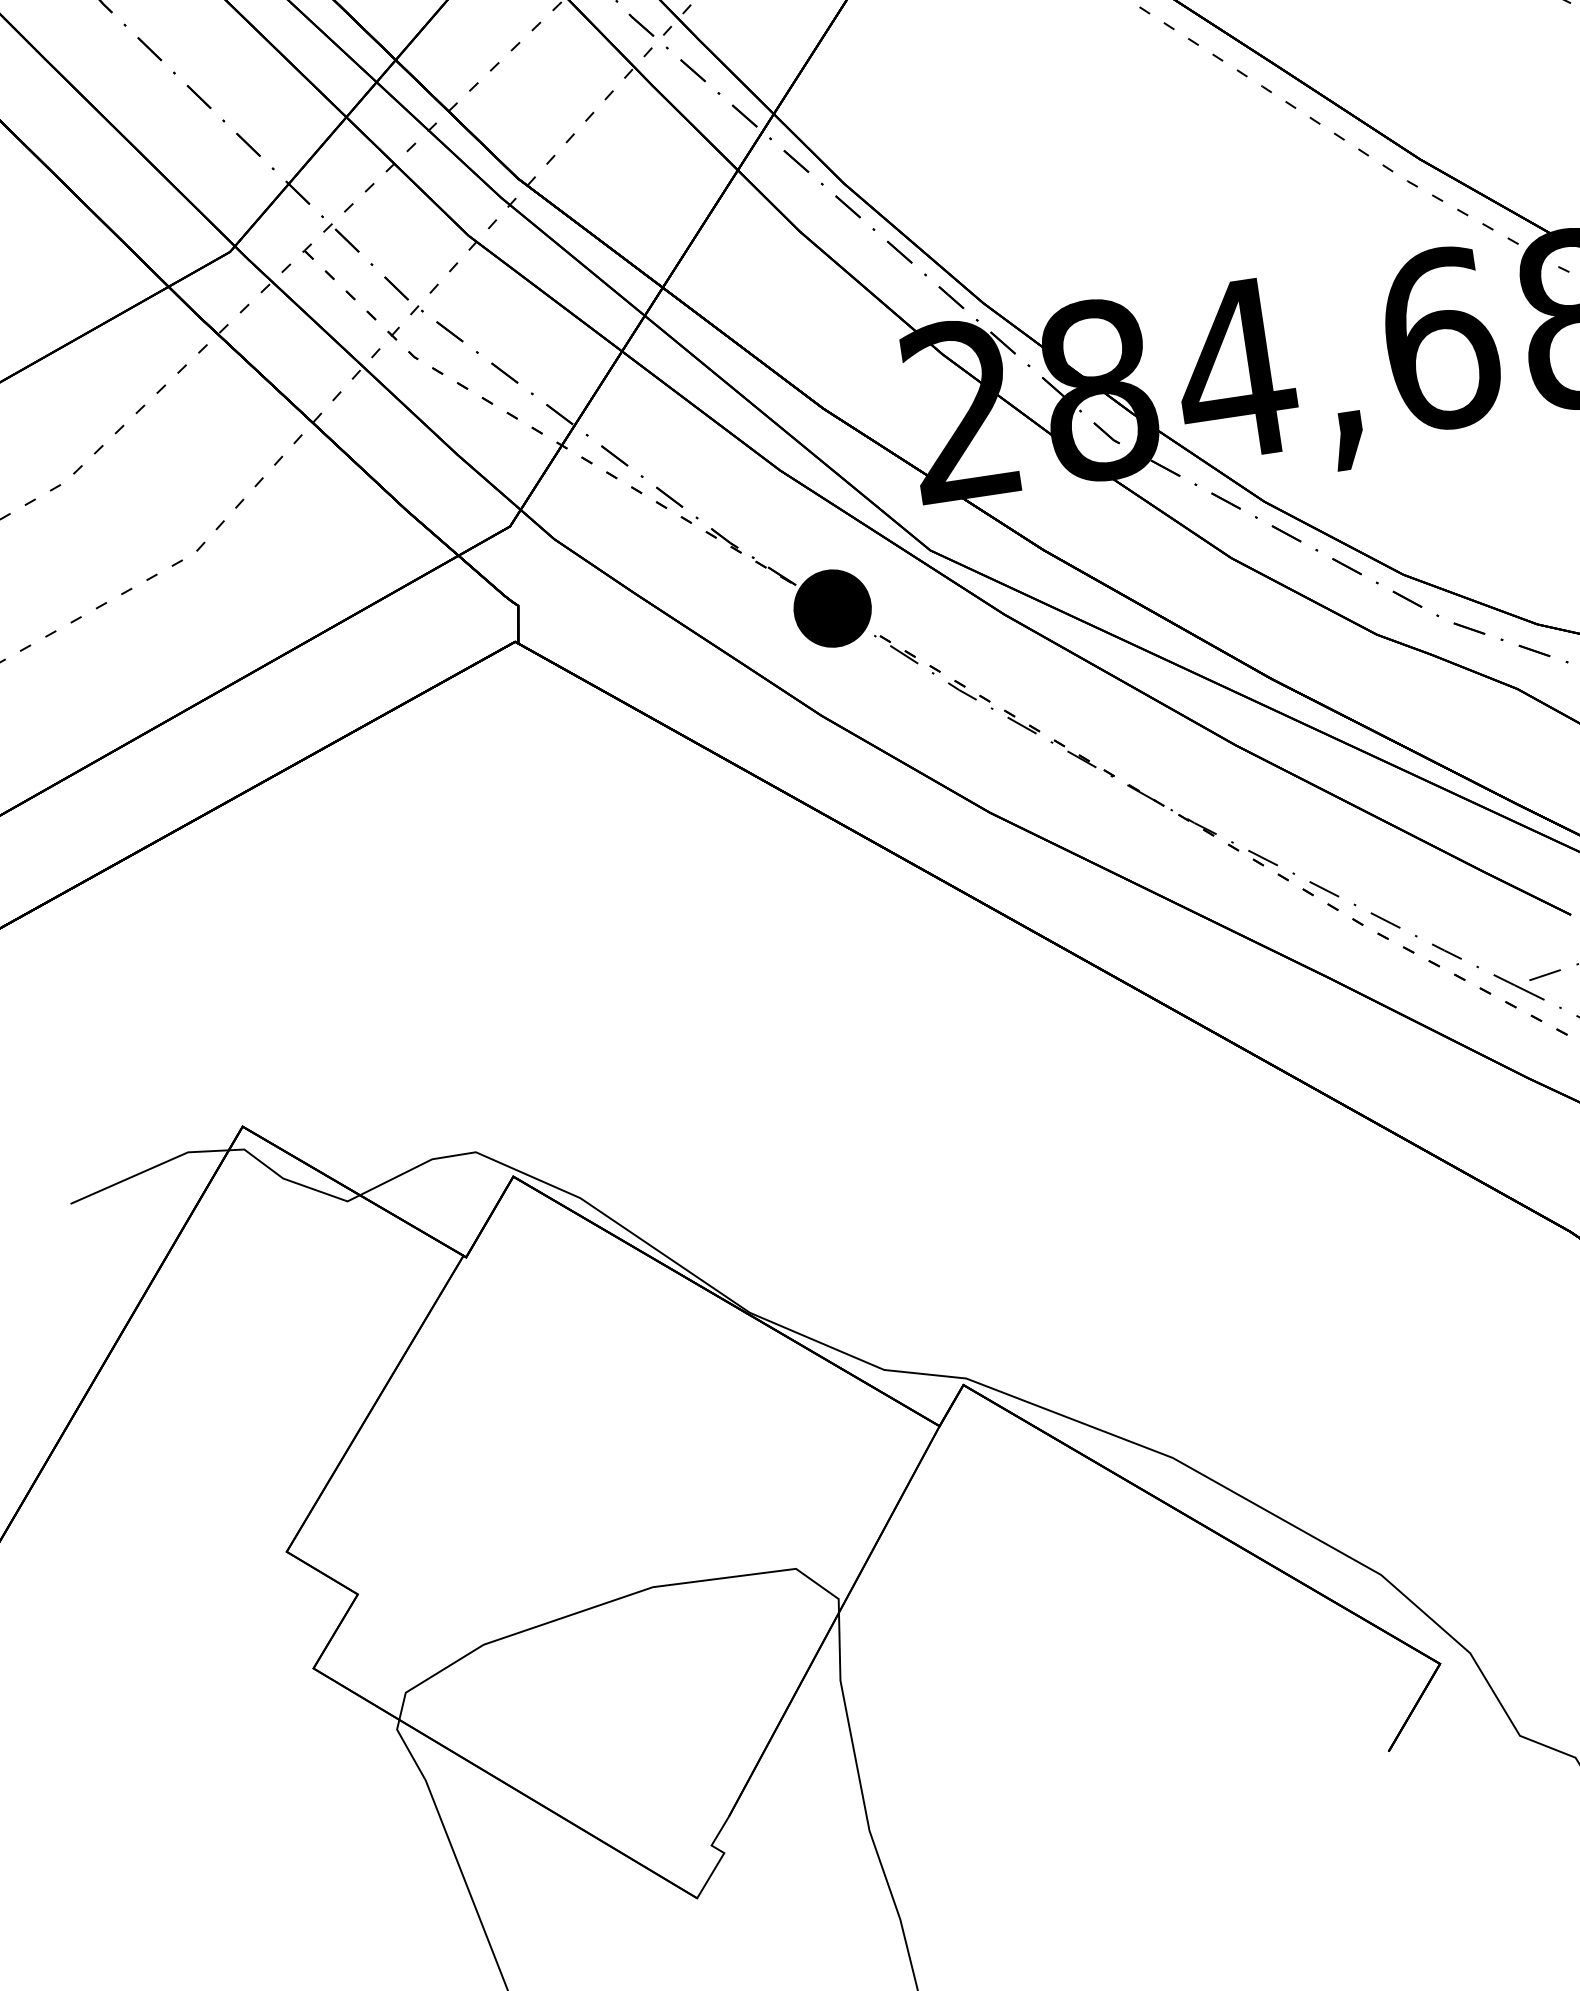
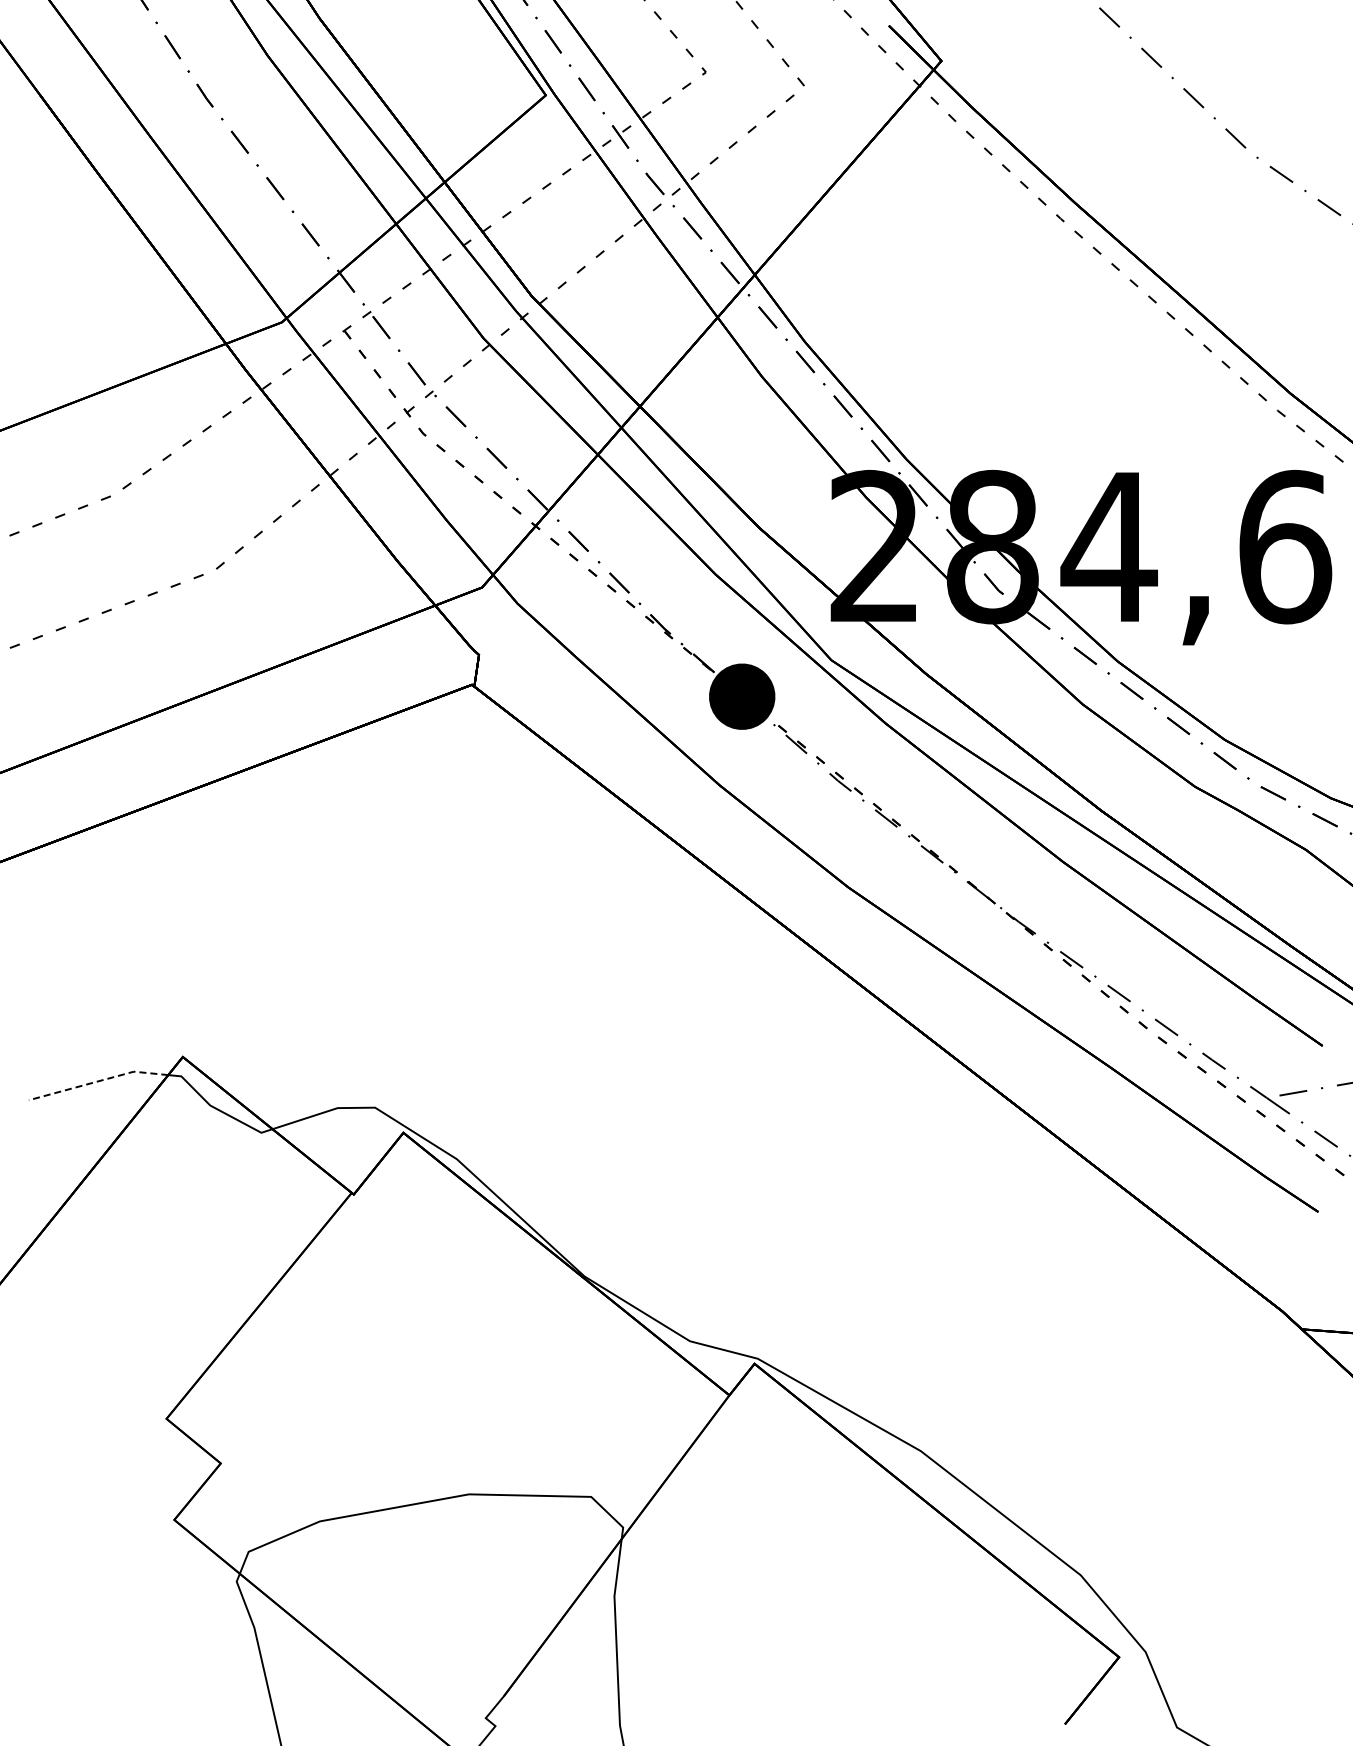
line: (148, 1169) -> (98, 1081), solid -> dashed

